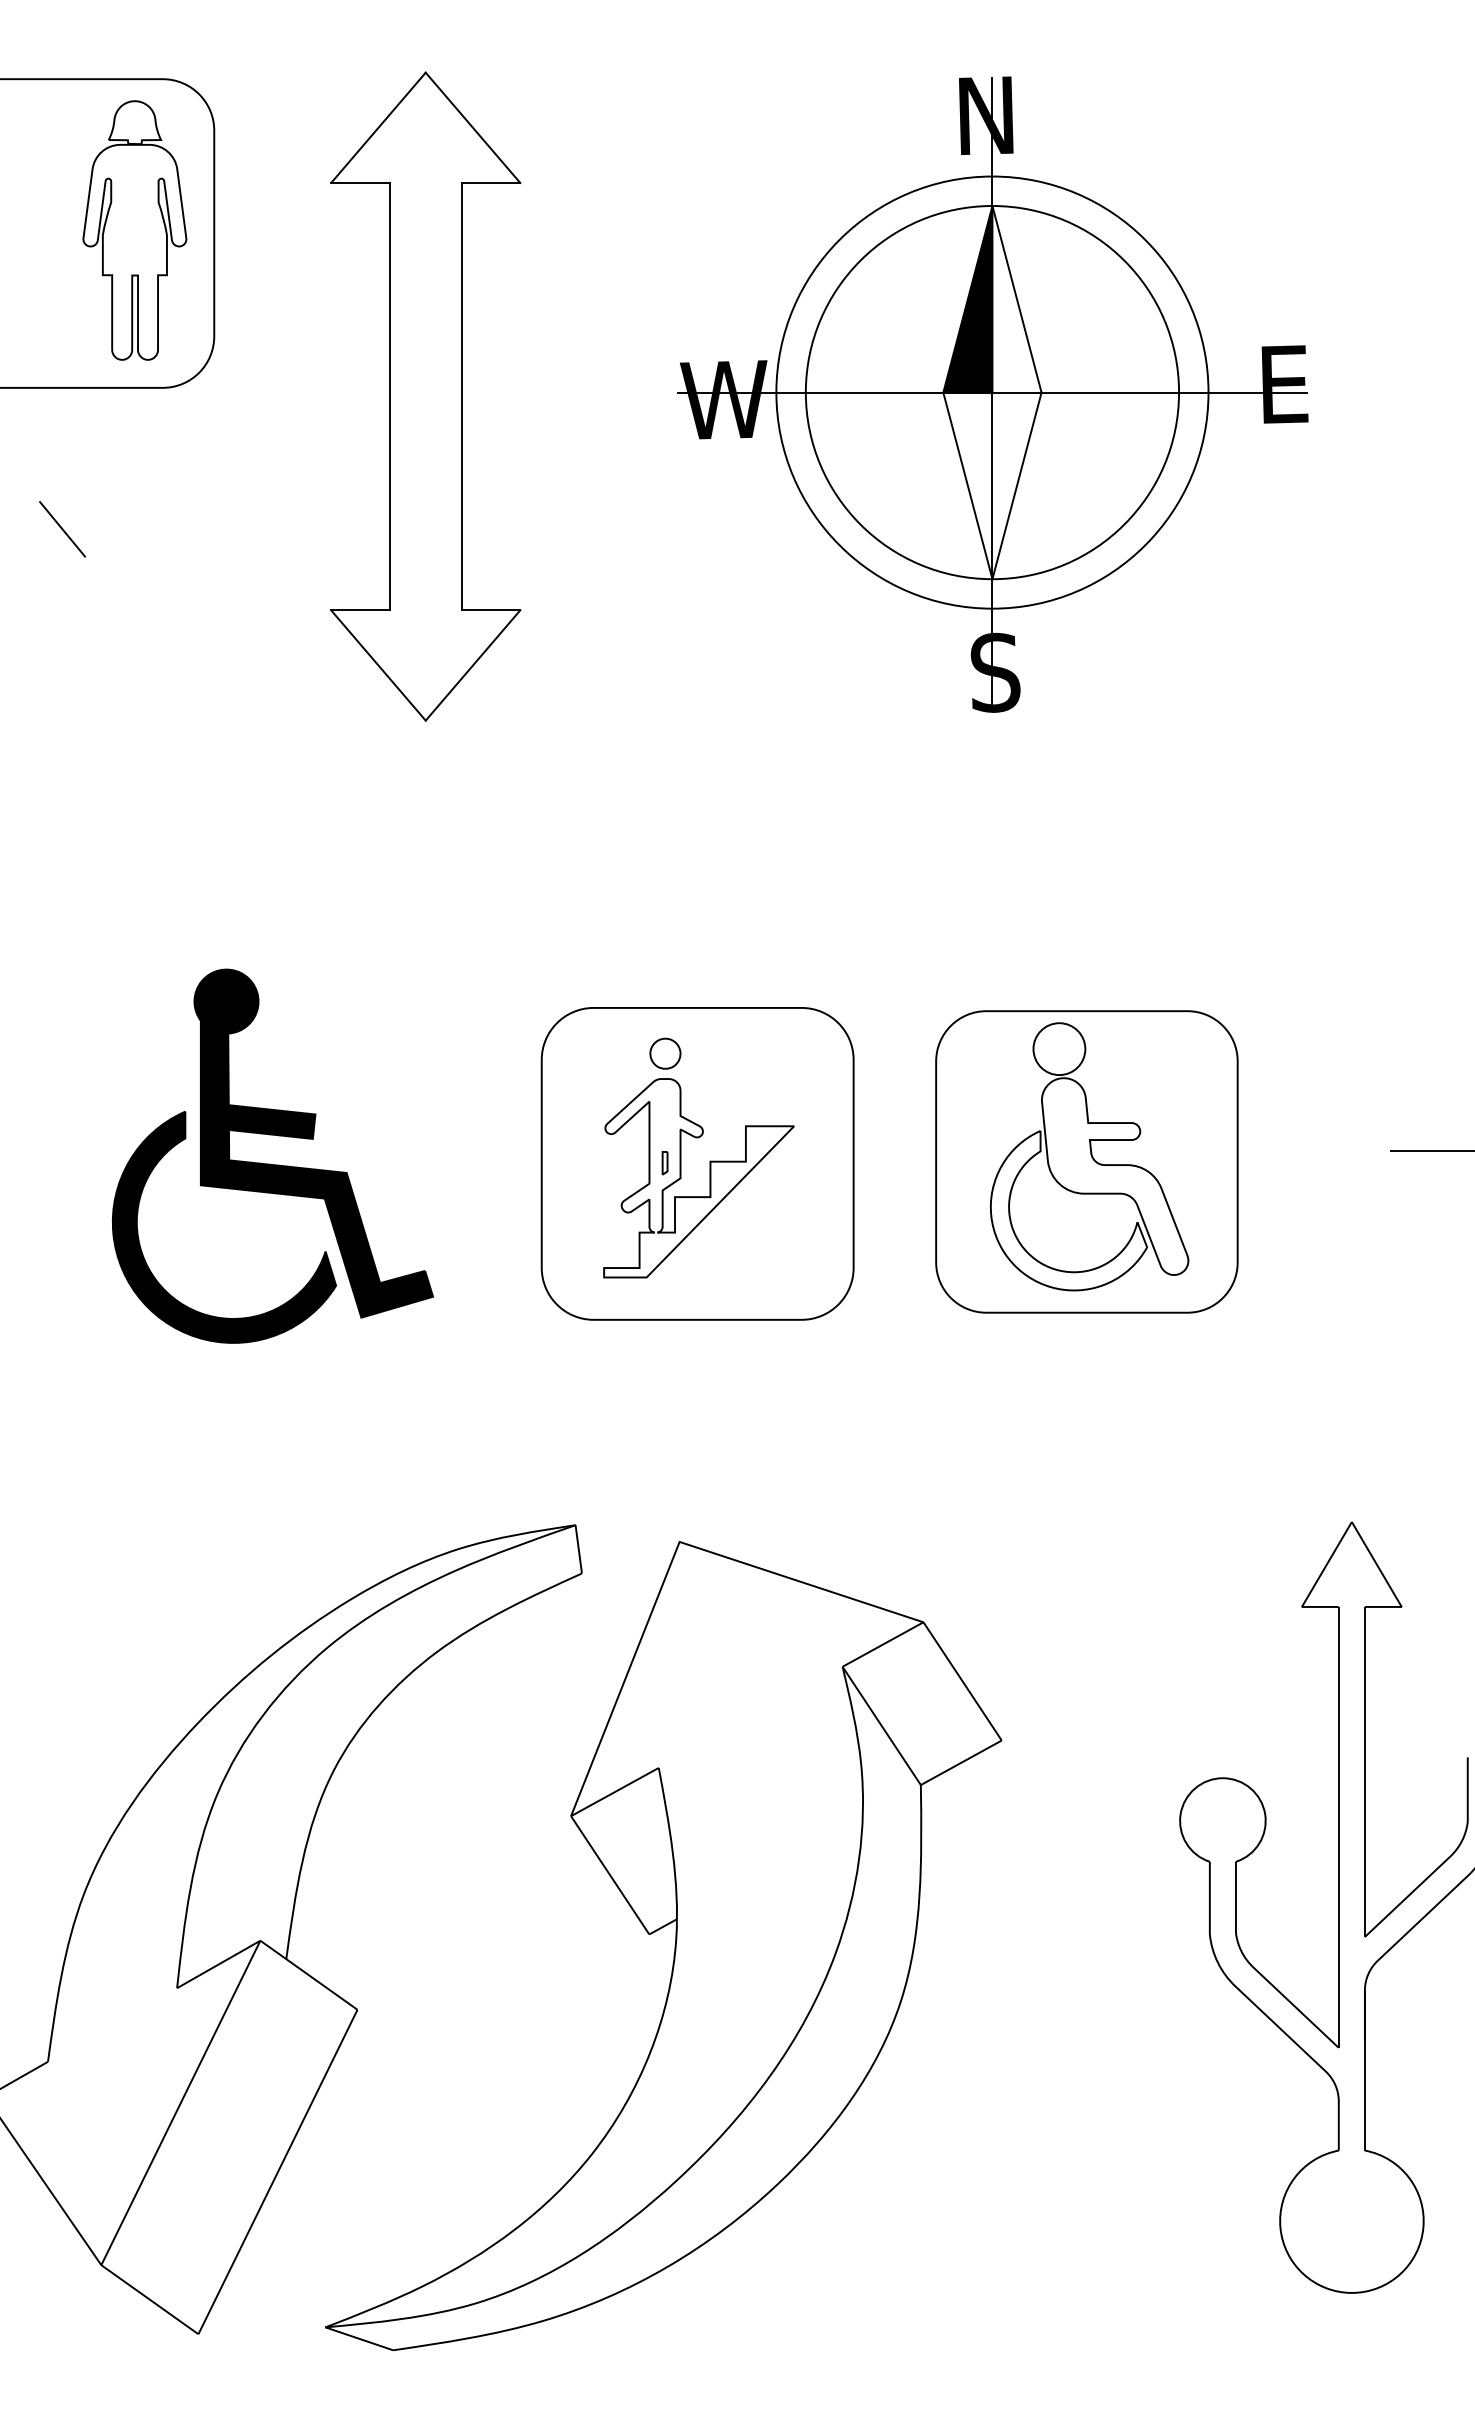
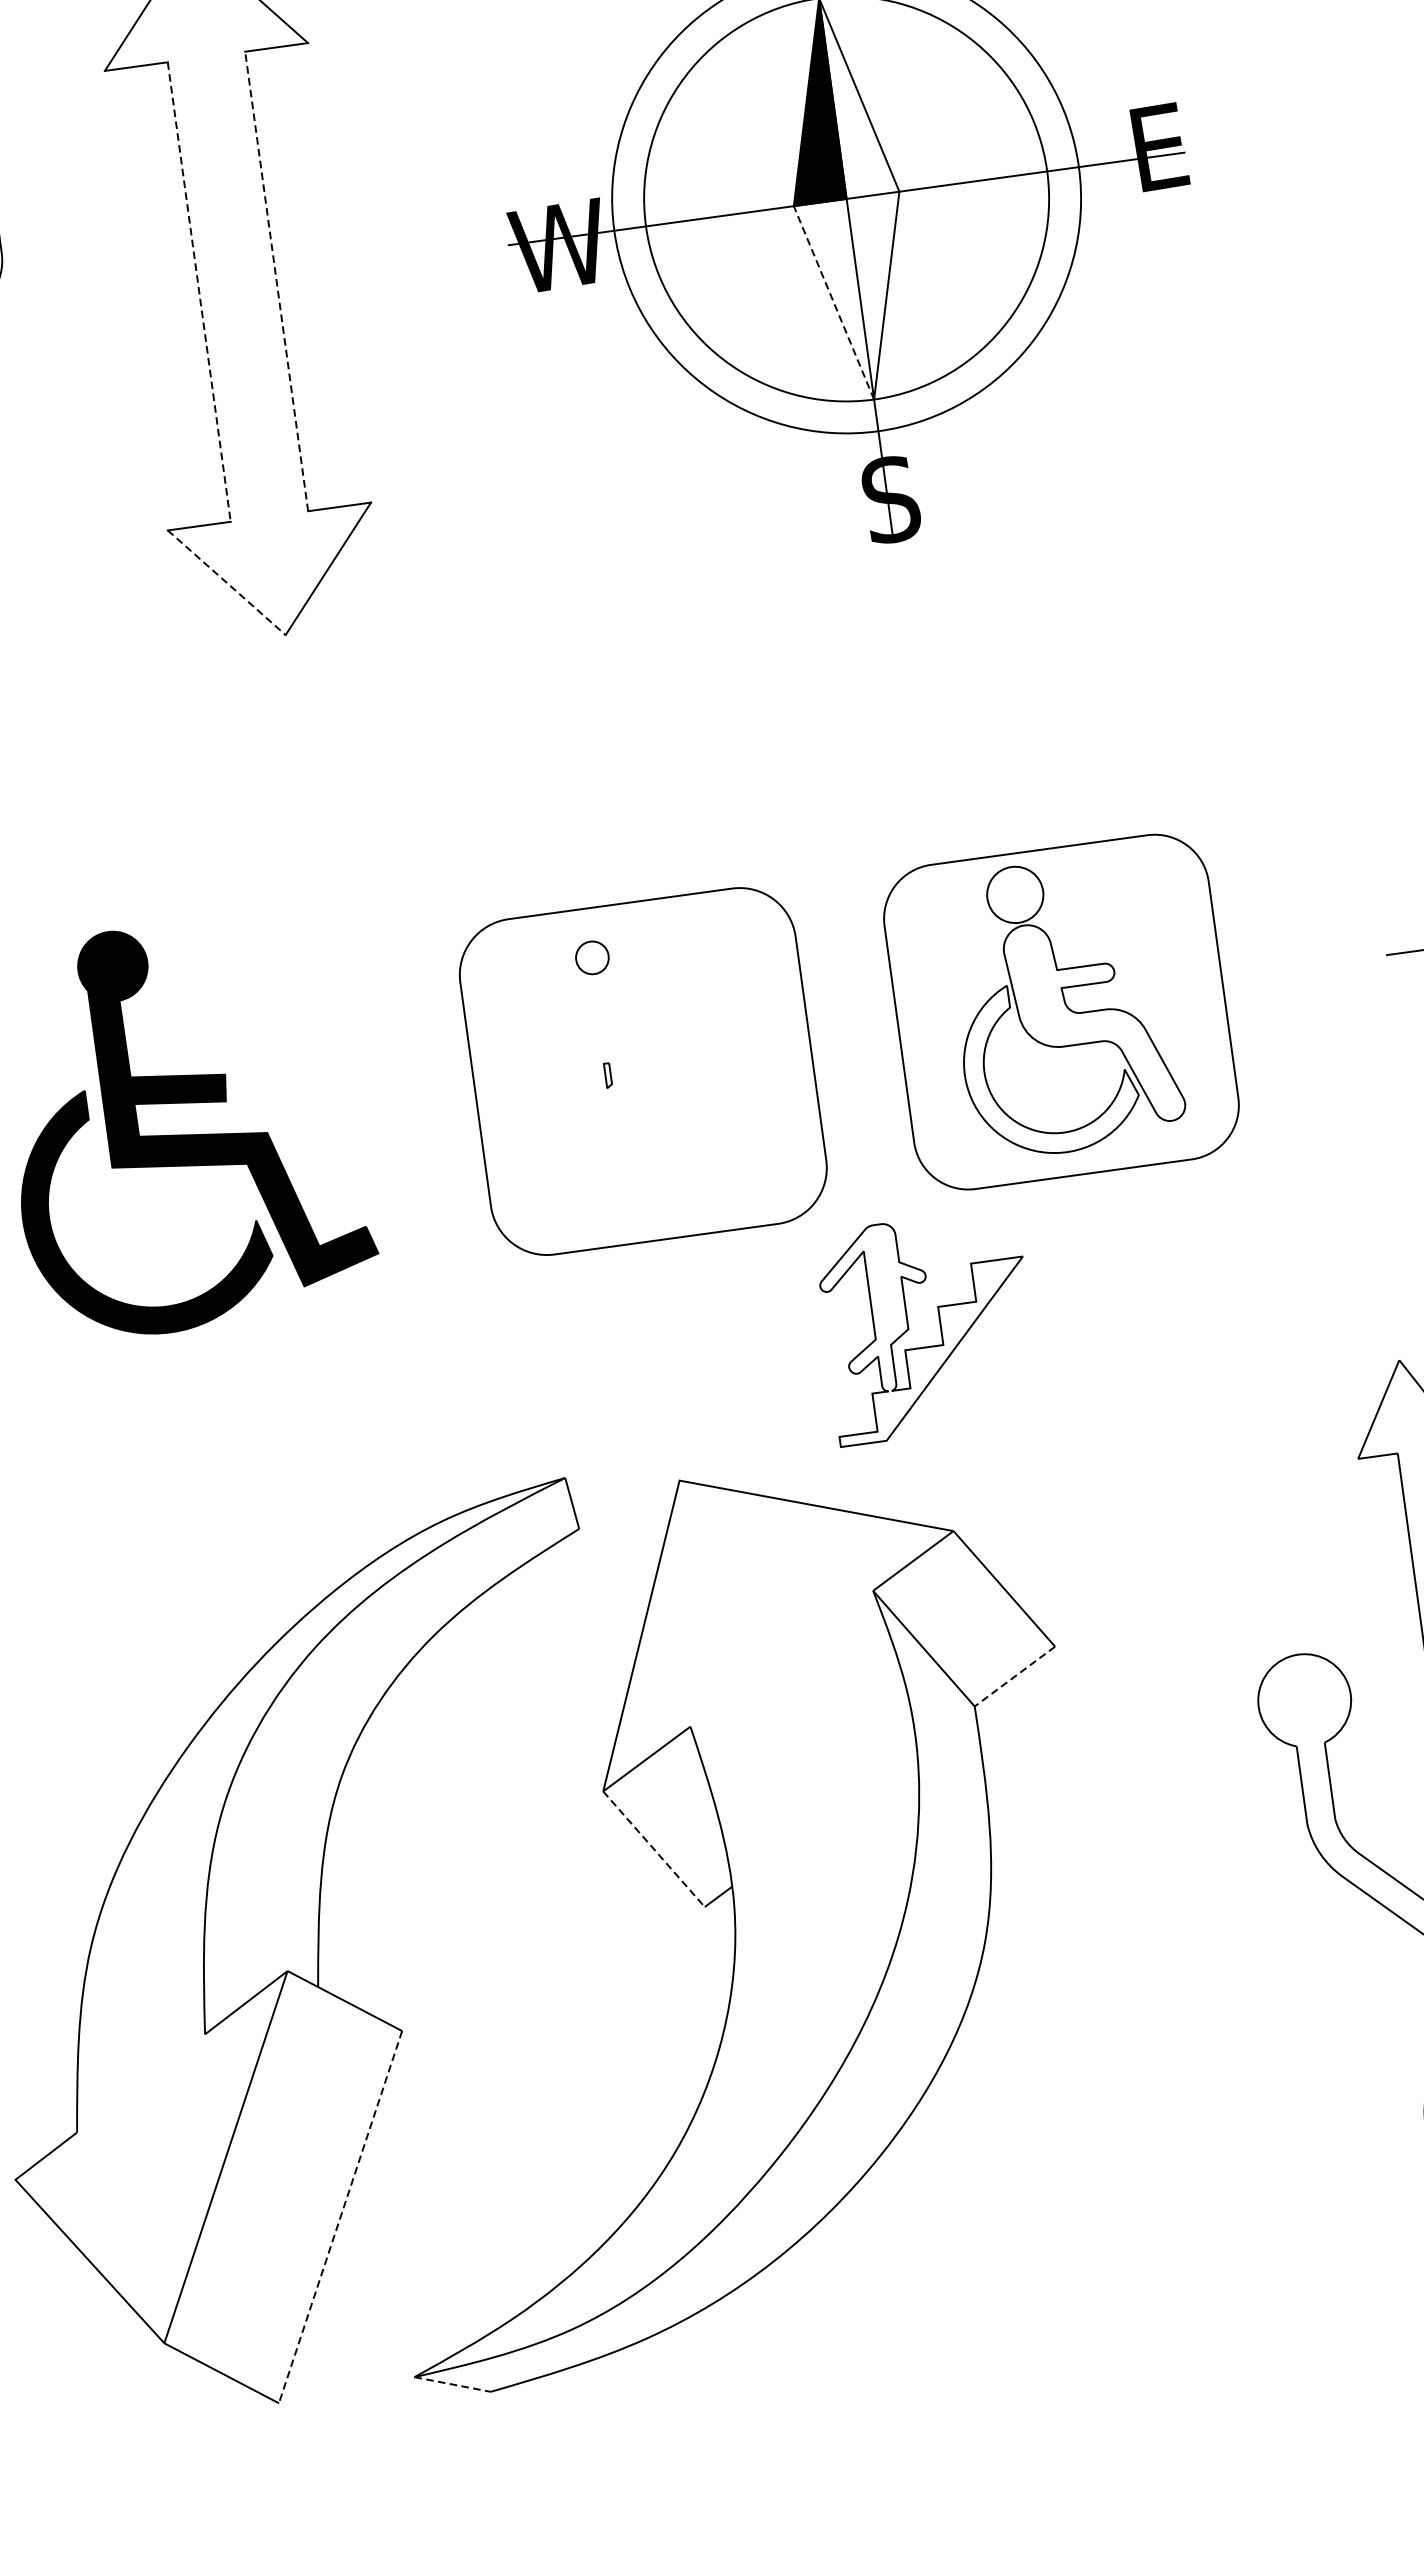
line: (389, 396) -> (198, 291), solid -> dashed
line: (461, 396) -> (276, 281), solid -> dashed
line: (967, 485) -> (833, 302), solid -> dashed
line: (378, 665) -> (226, 582), solid -> dashed
part: (709, 1178) -> (939, 1325), moved
line: (960, 1763) -> (1014, 1677), solid -> dashed
line: (610, 1875) -> (654, 1849), solid -> dashed
line: (277, 2172) -> (340, 2217), solid -> dashed
line: (359, 2338) -> (452, 2384), solid -> dashed

